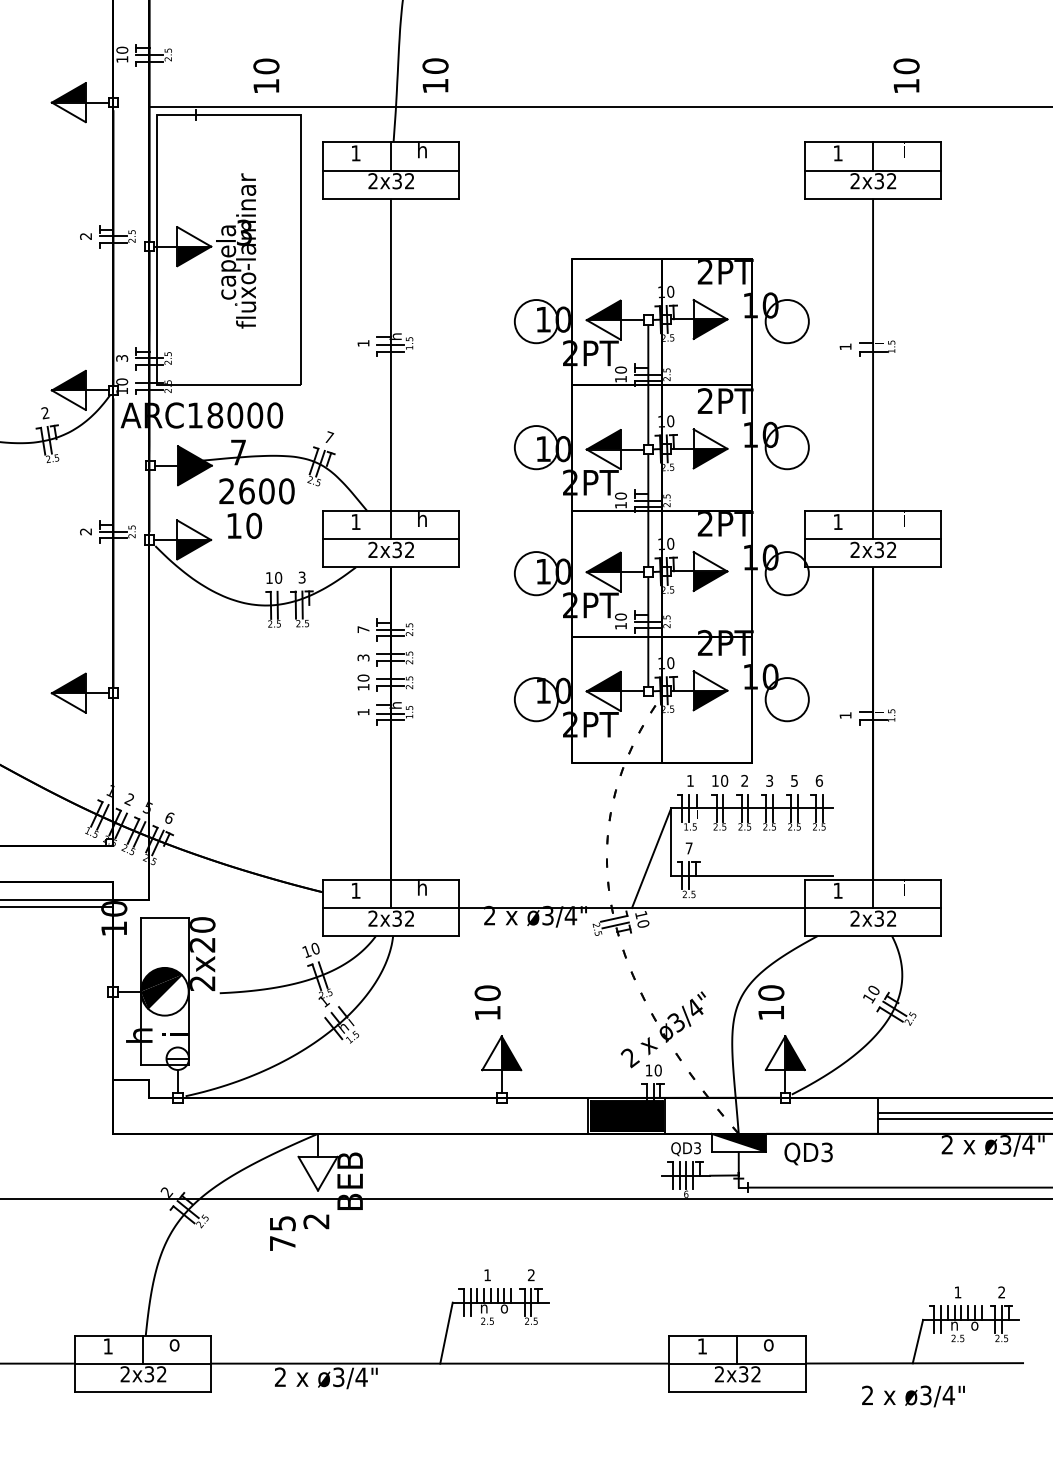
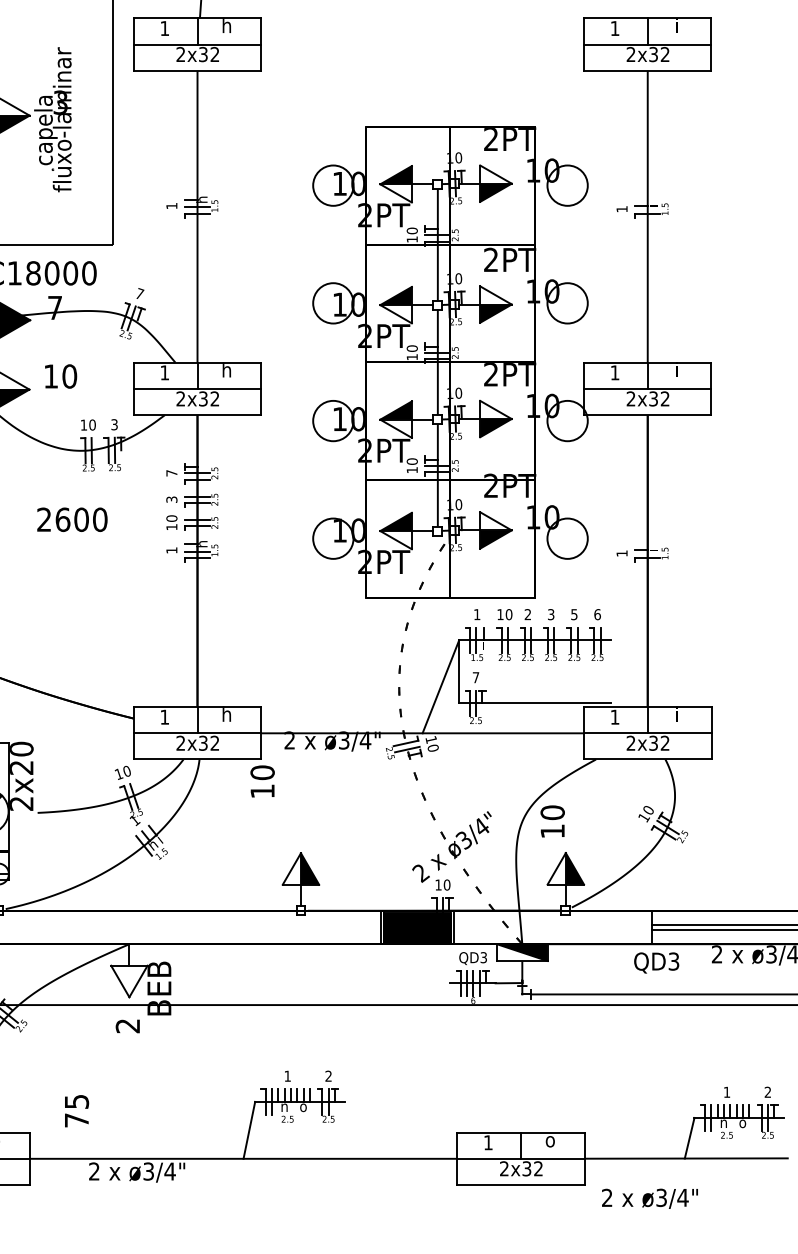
text: (256, 491) -> (71, 519), moved
text: (487, 1002) -> (262, 781), moved
text: (808, 1153) -> (656, 962), moved
text: (282, 1233) -> (76, 1111), moved
text: (913, 1396) -> (650, 1198), moved

